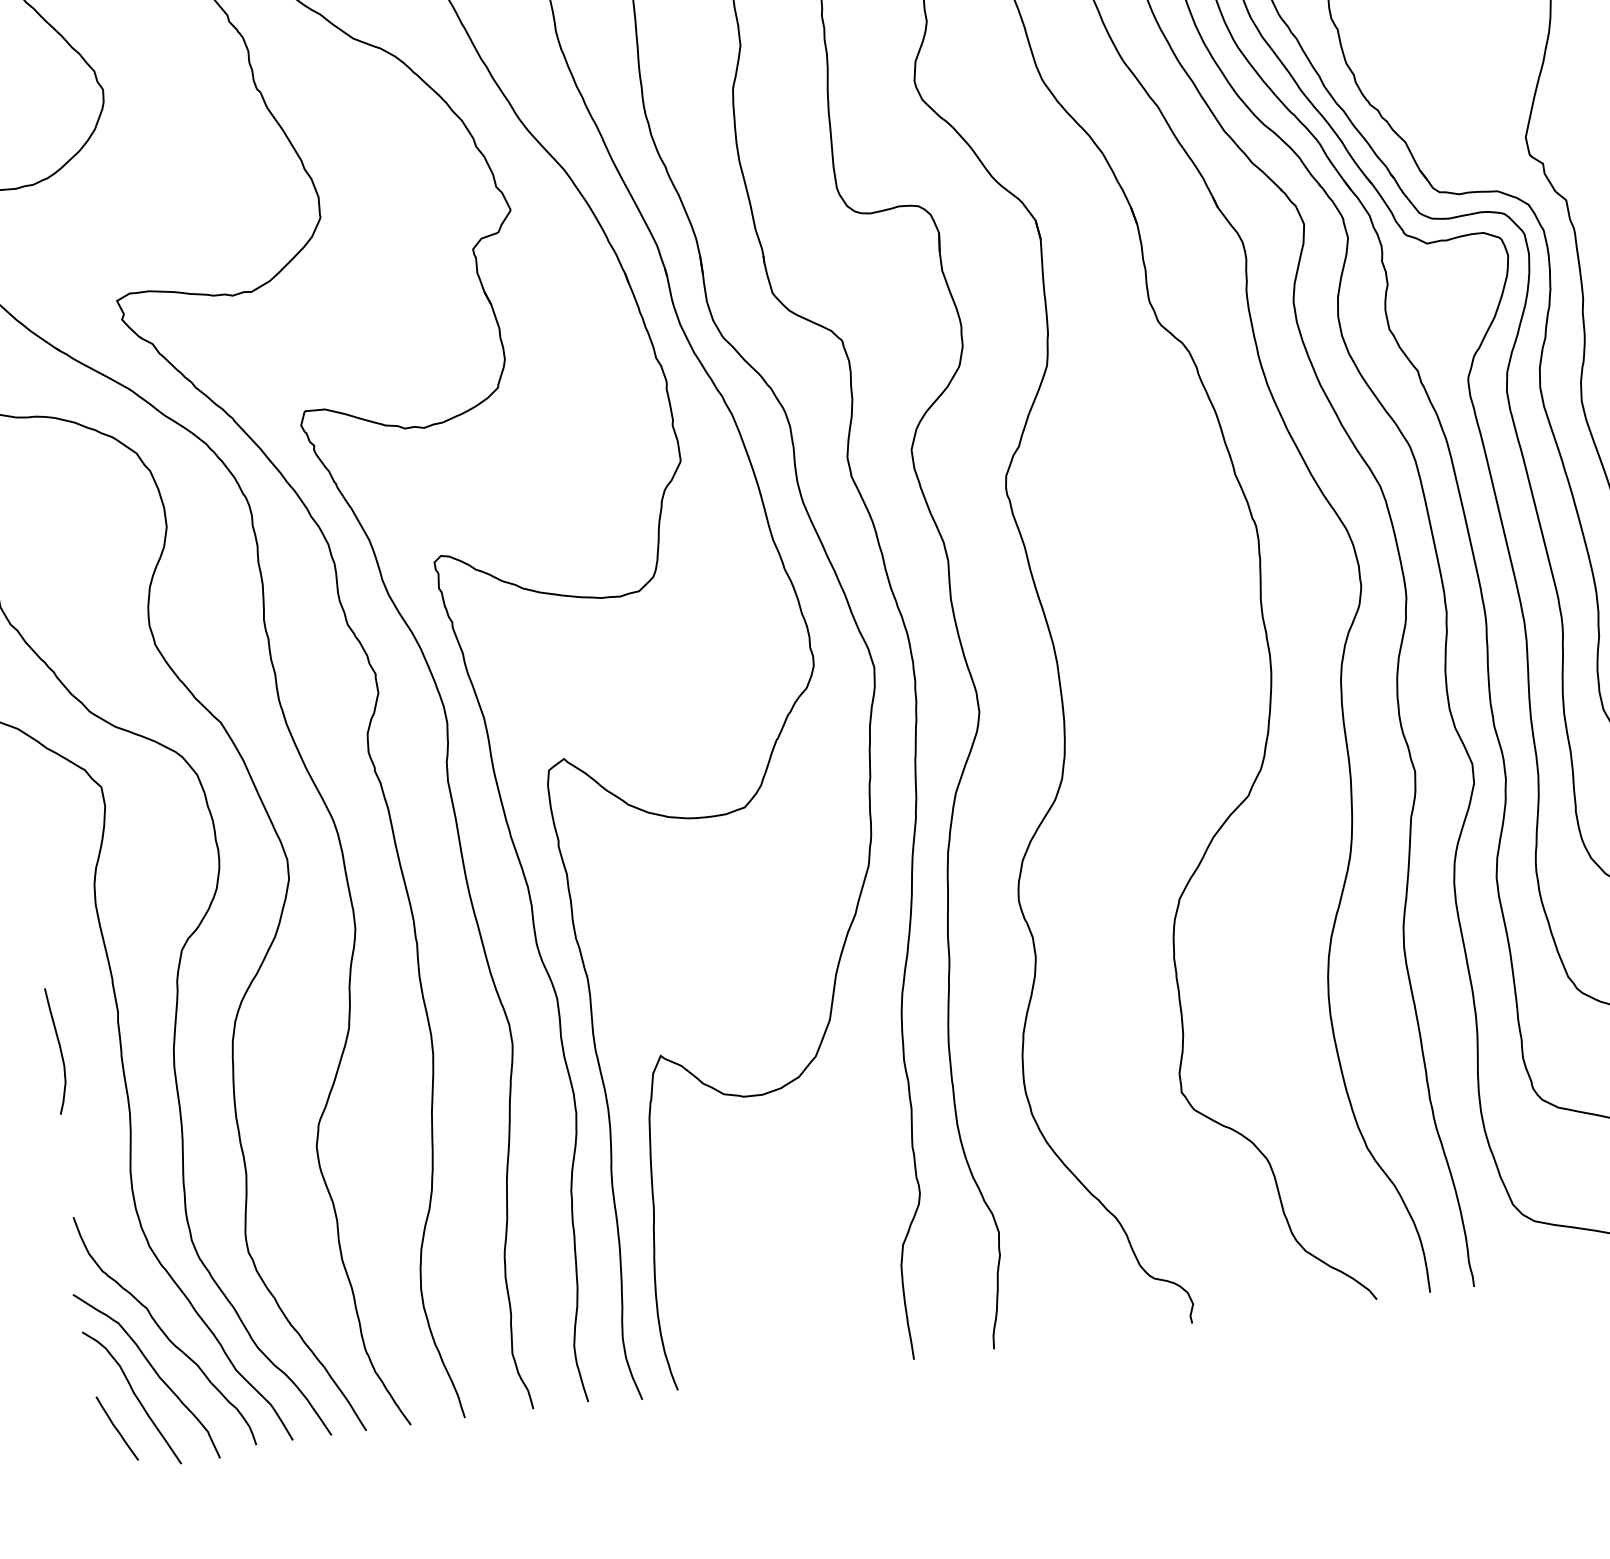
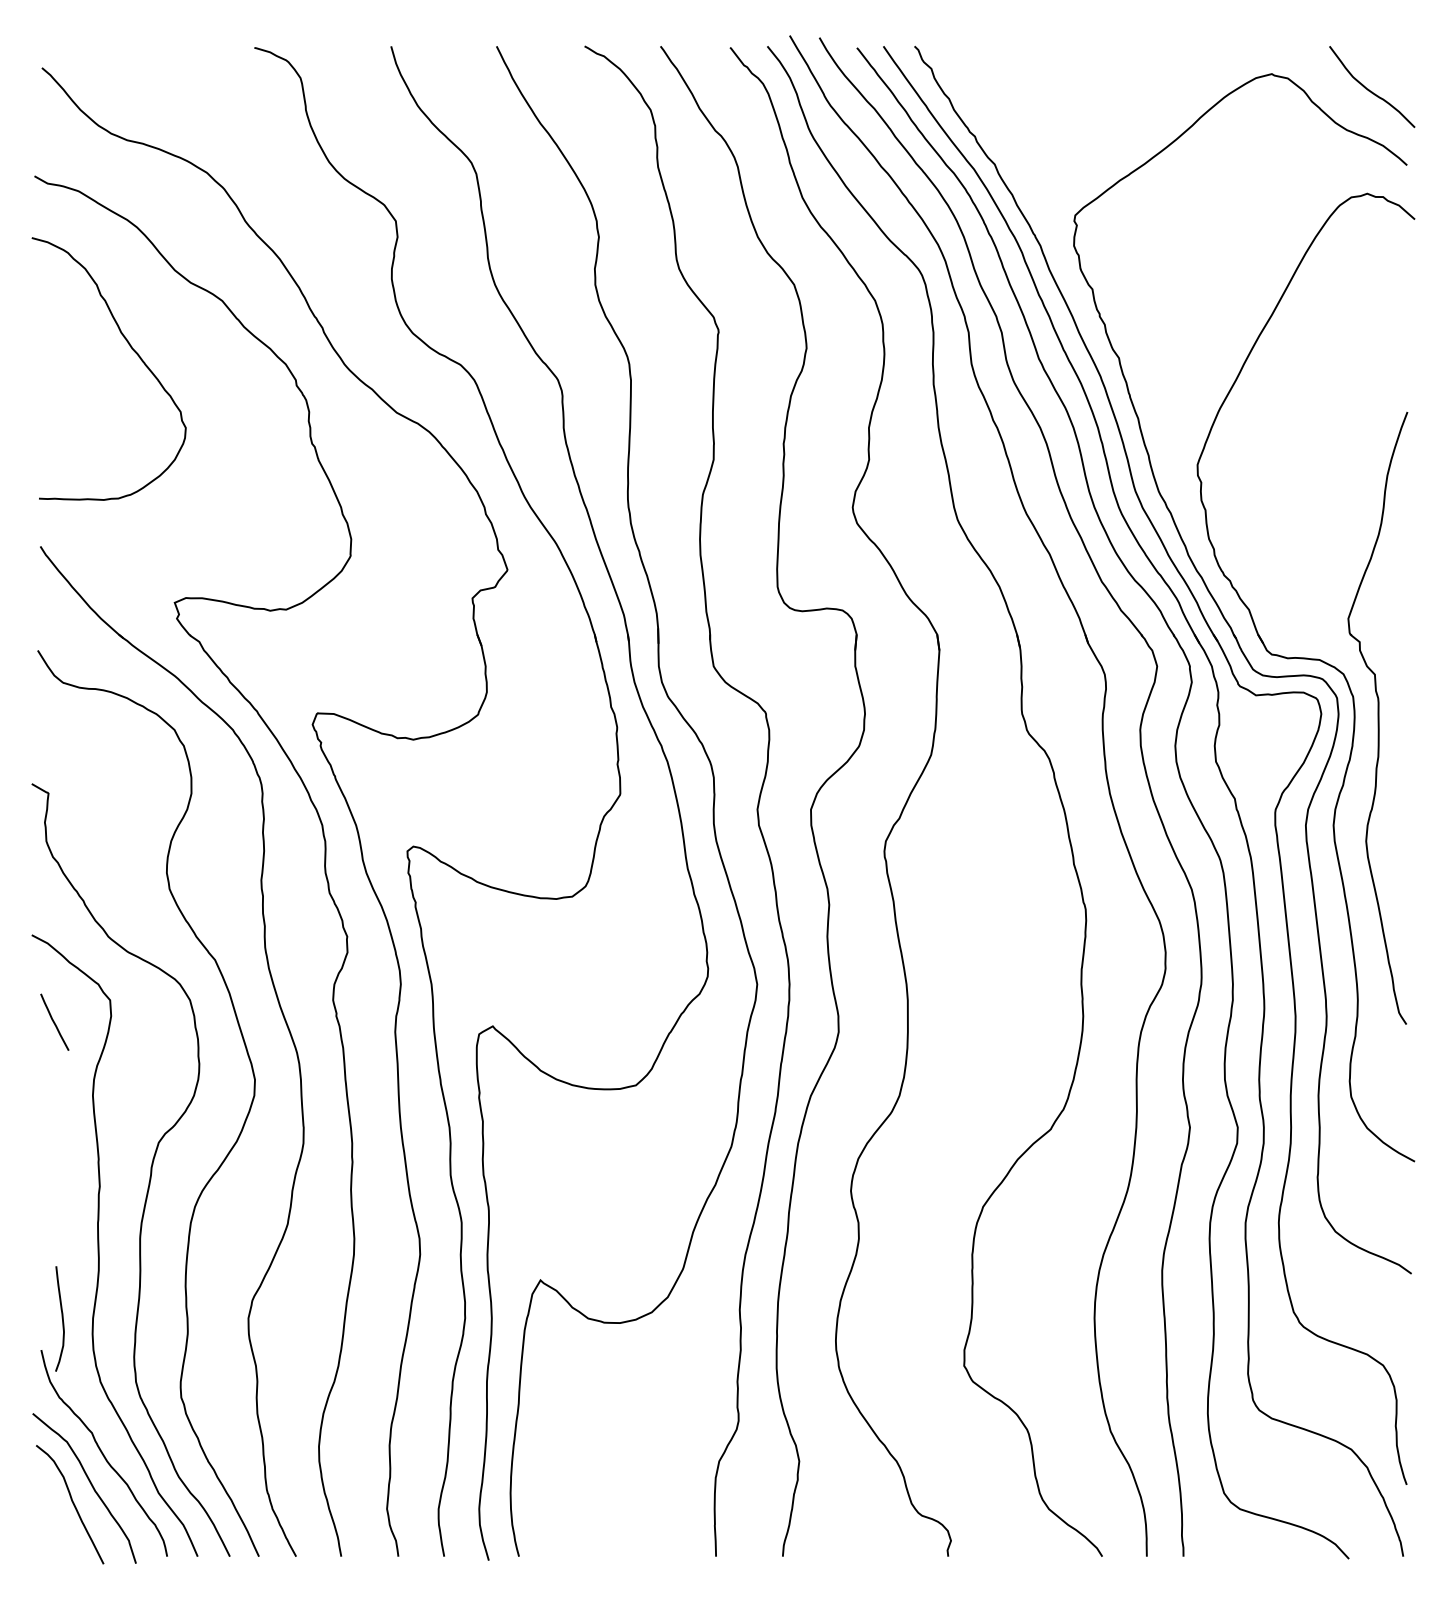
curve: (59, 1050) -> (61, 1318), moved
curve: (116, 1427) -> (54, 1021), moved

